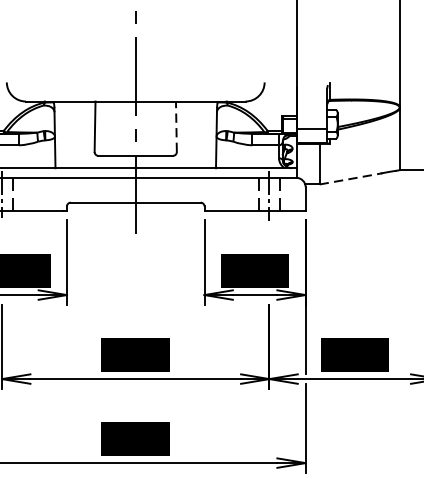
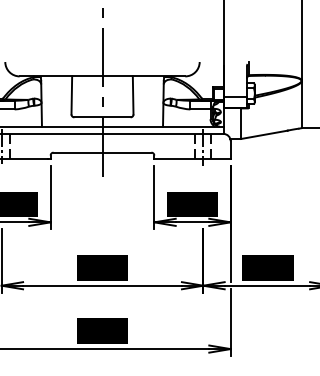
line: (176, 125) -> (133, 94), dashed -> solid
line: (350, 178) -> (264, 134), dashed -> solid

